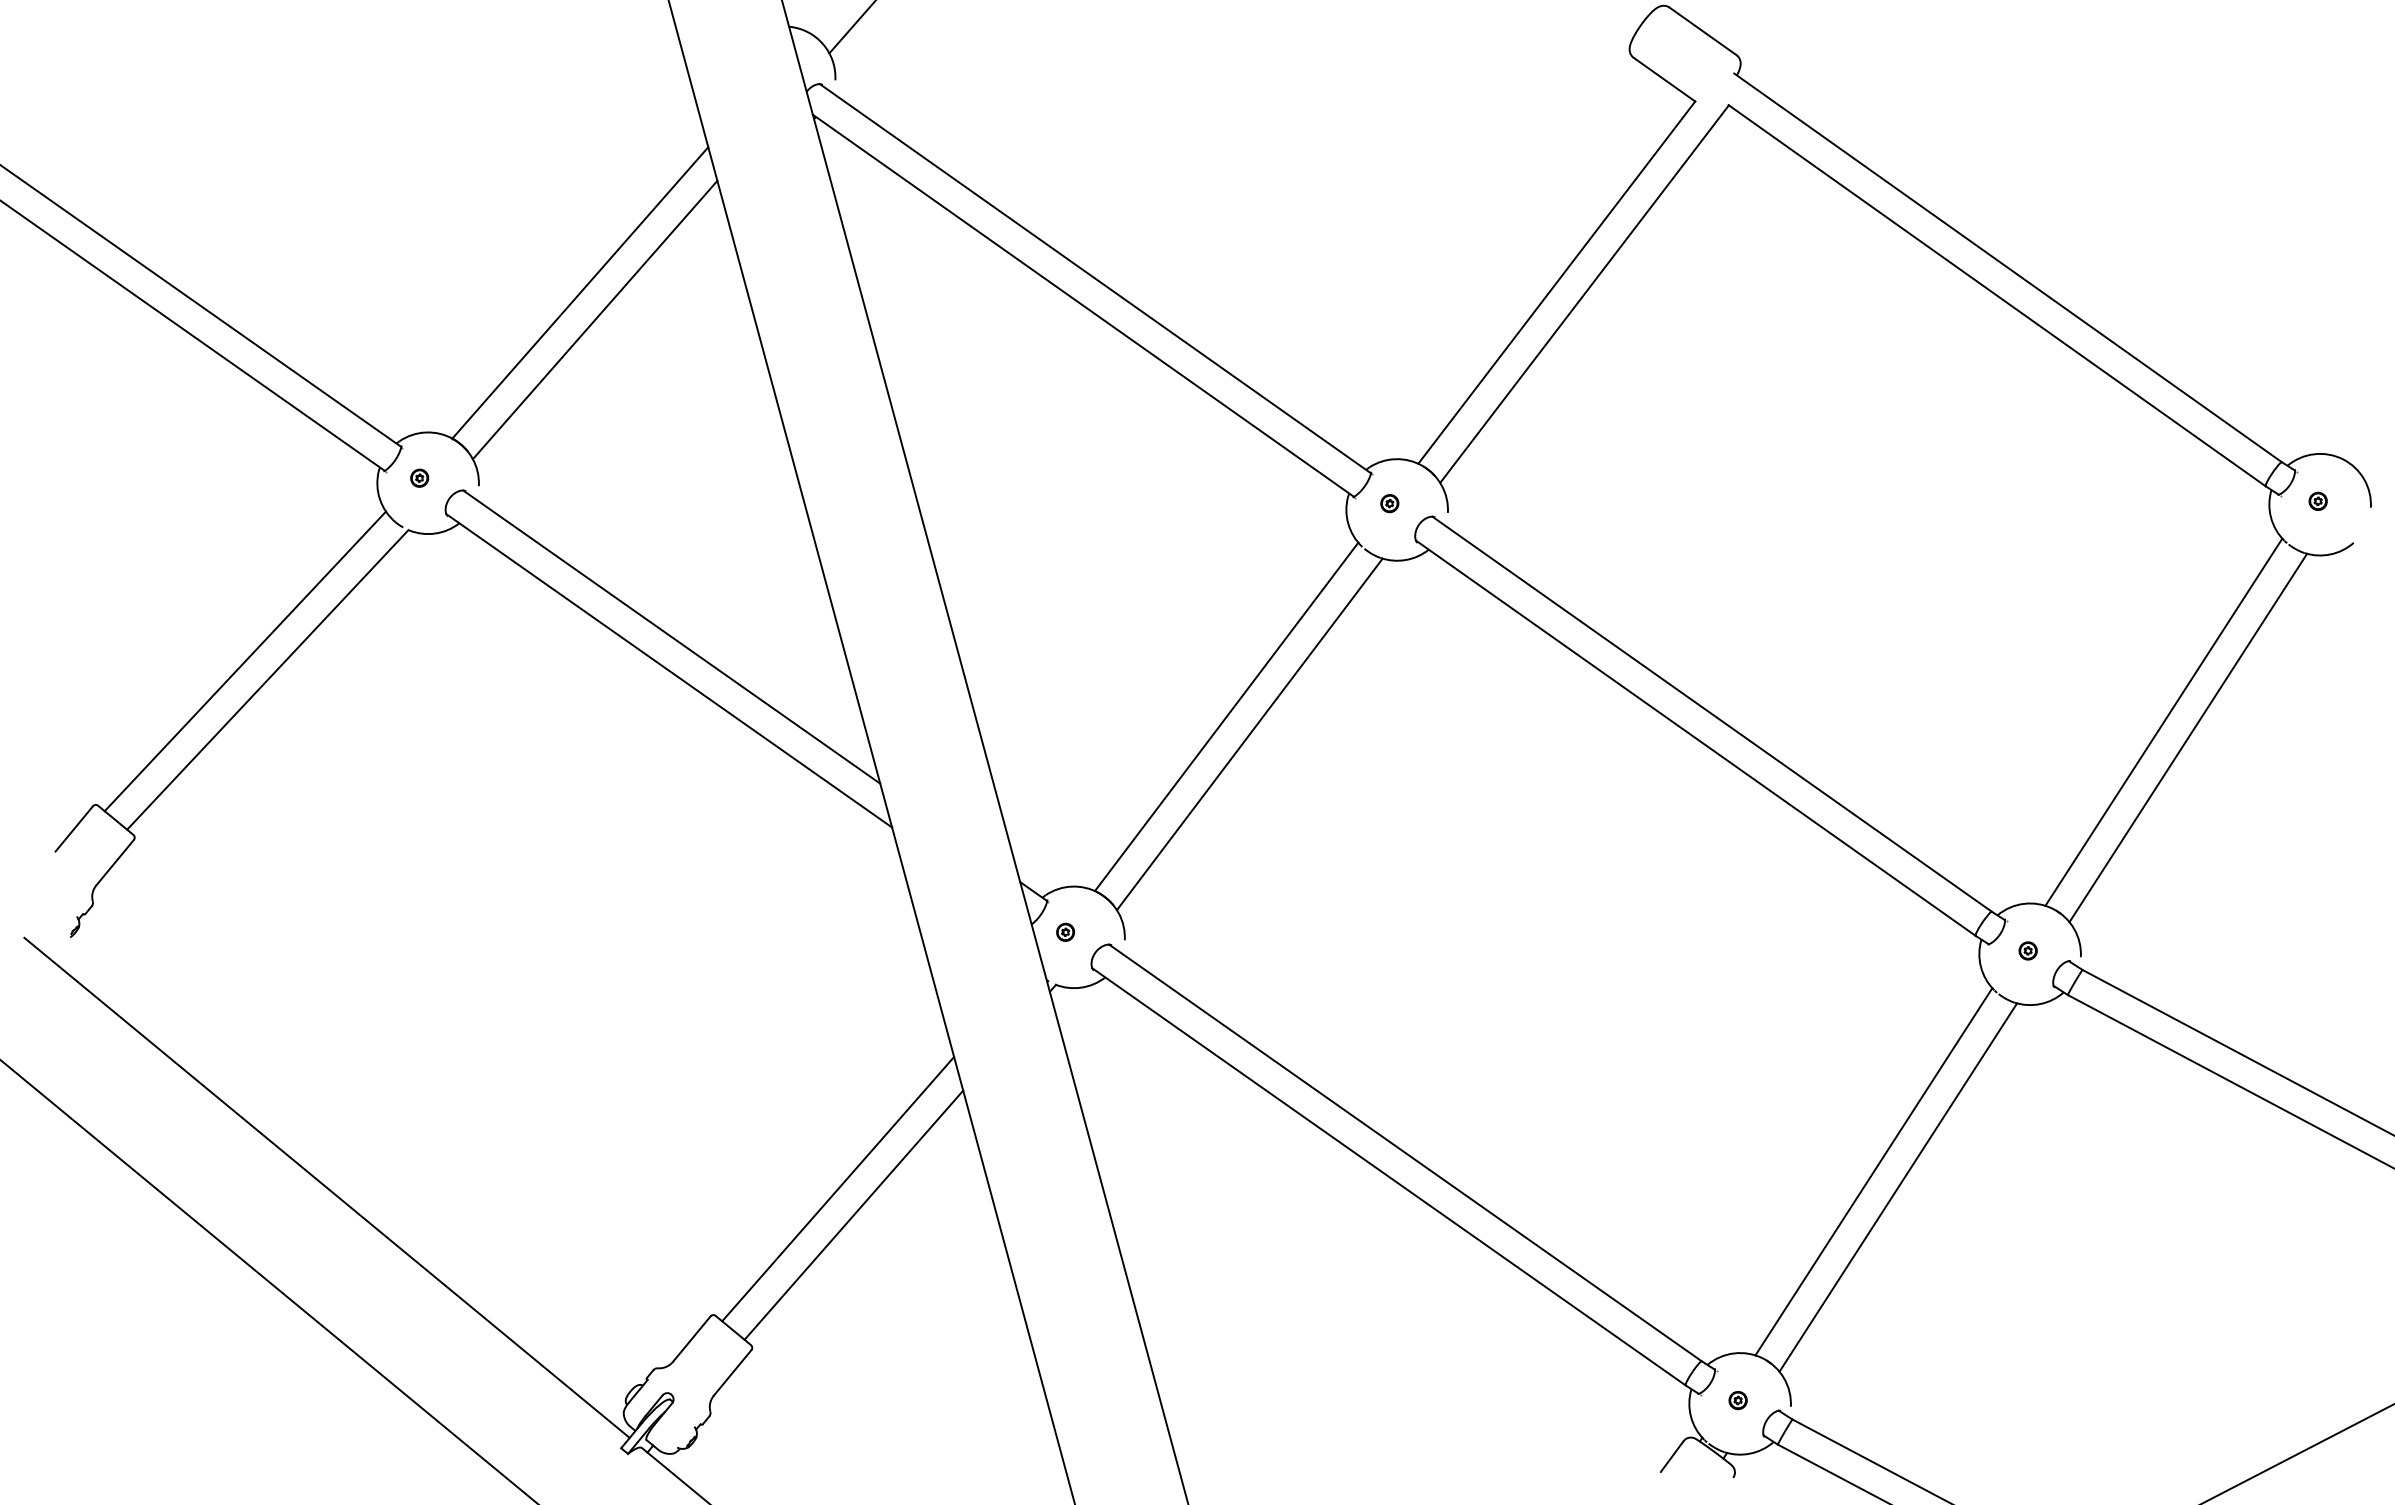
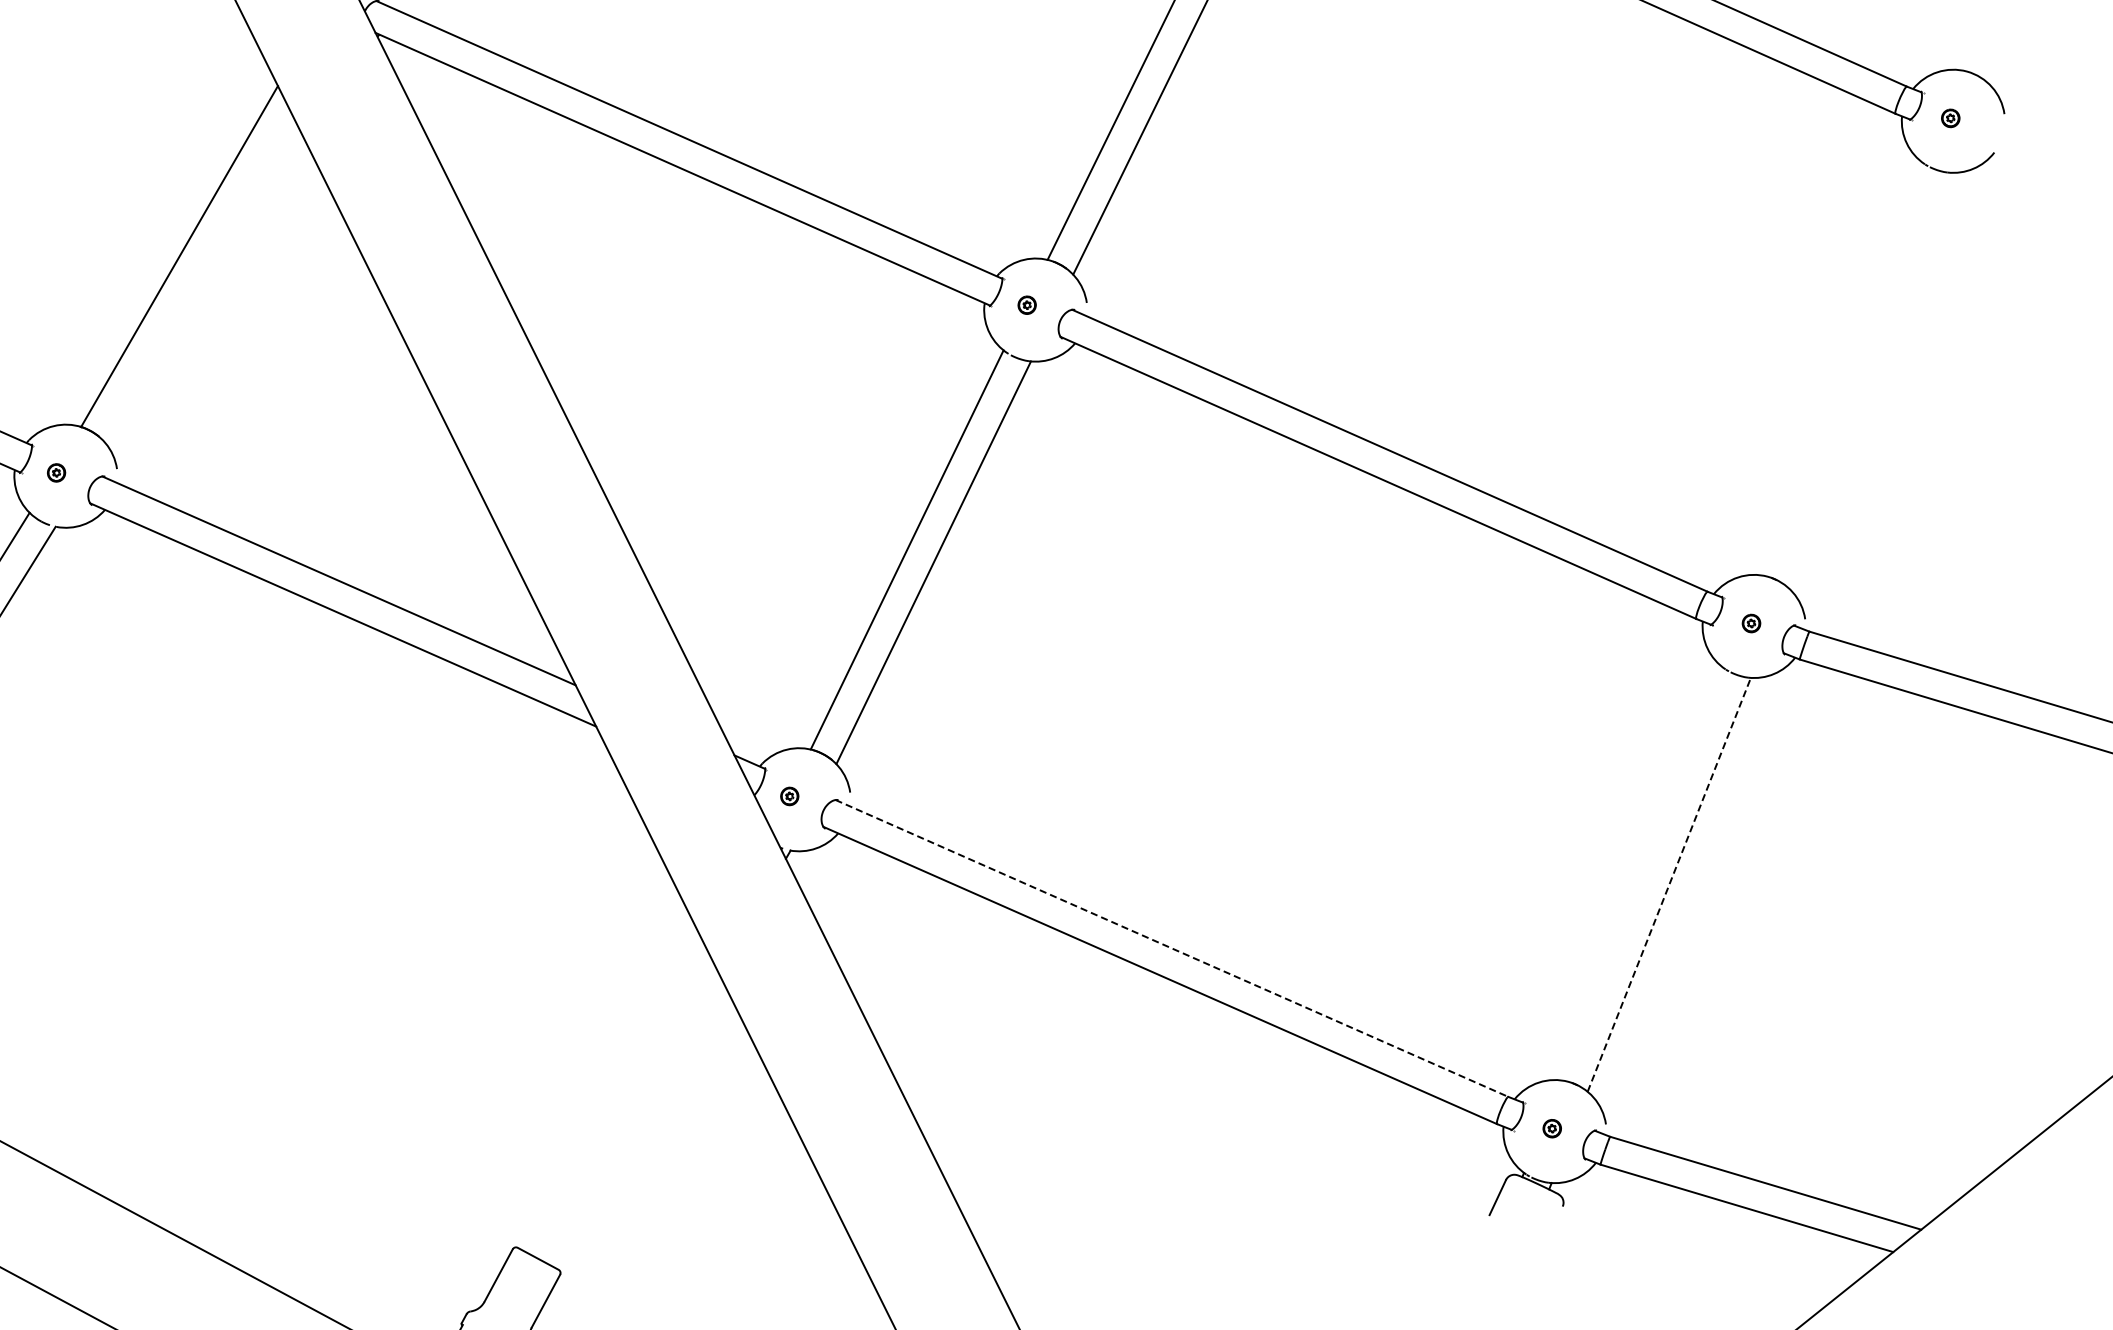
line: (594, 319) -> (198, 280), removed
line: (2163, 721) -> (1840, 368), removed
line: (2188, 737) -> (1868, 379), removed
line: (1405, 1153) -> (1172, 948), solid -> dashed
line: (1873, 1171) -> (1641, 873), removed
line: (1898, 1187) -> (1669, 884), solid -> dashed
line: (838, 1189) -> (614, 1097), removed
line: (853, 1214) -> (634, 1119), removed

